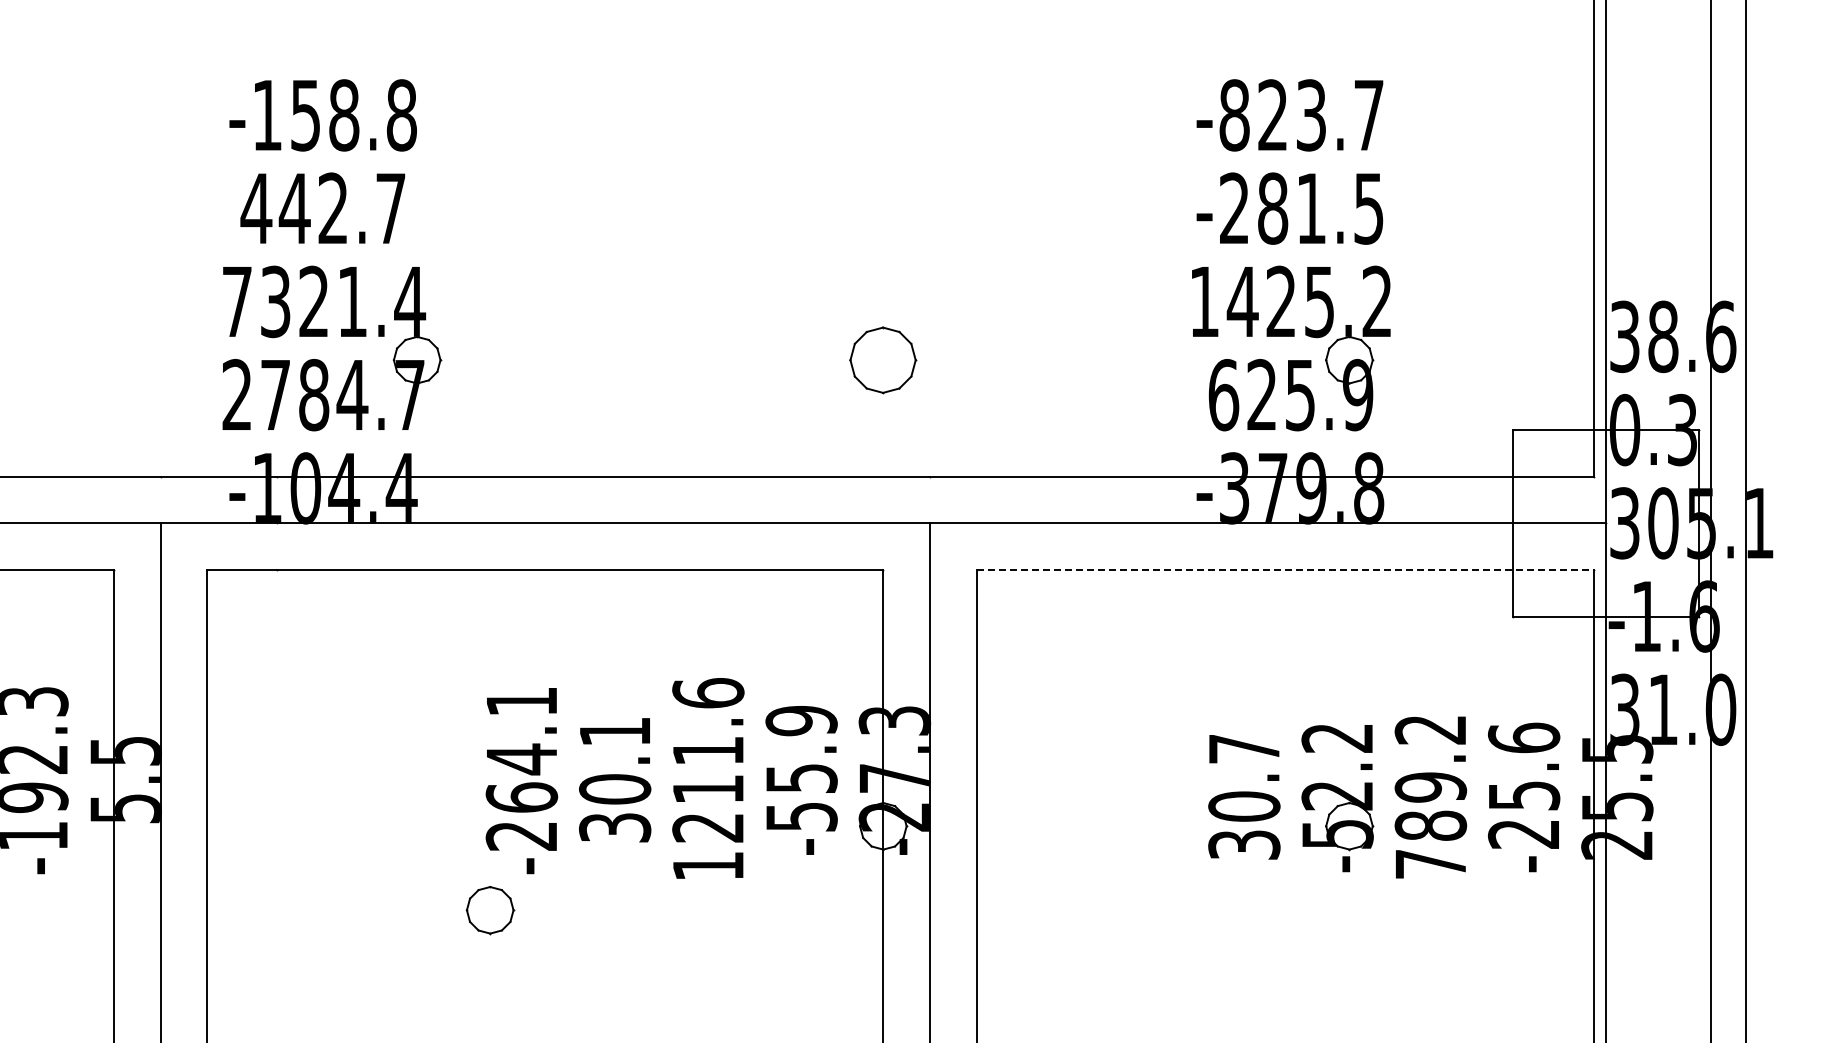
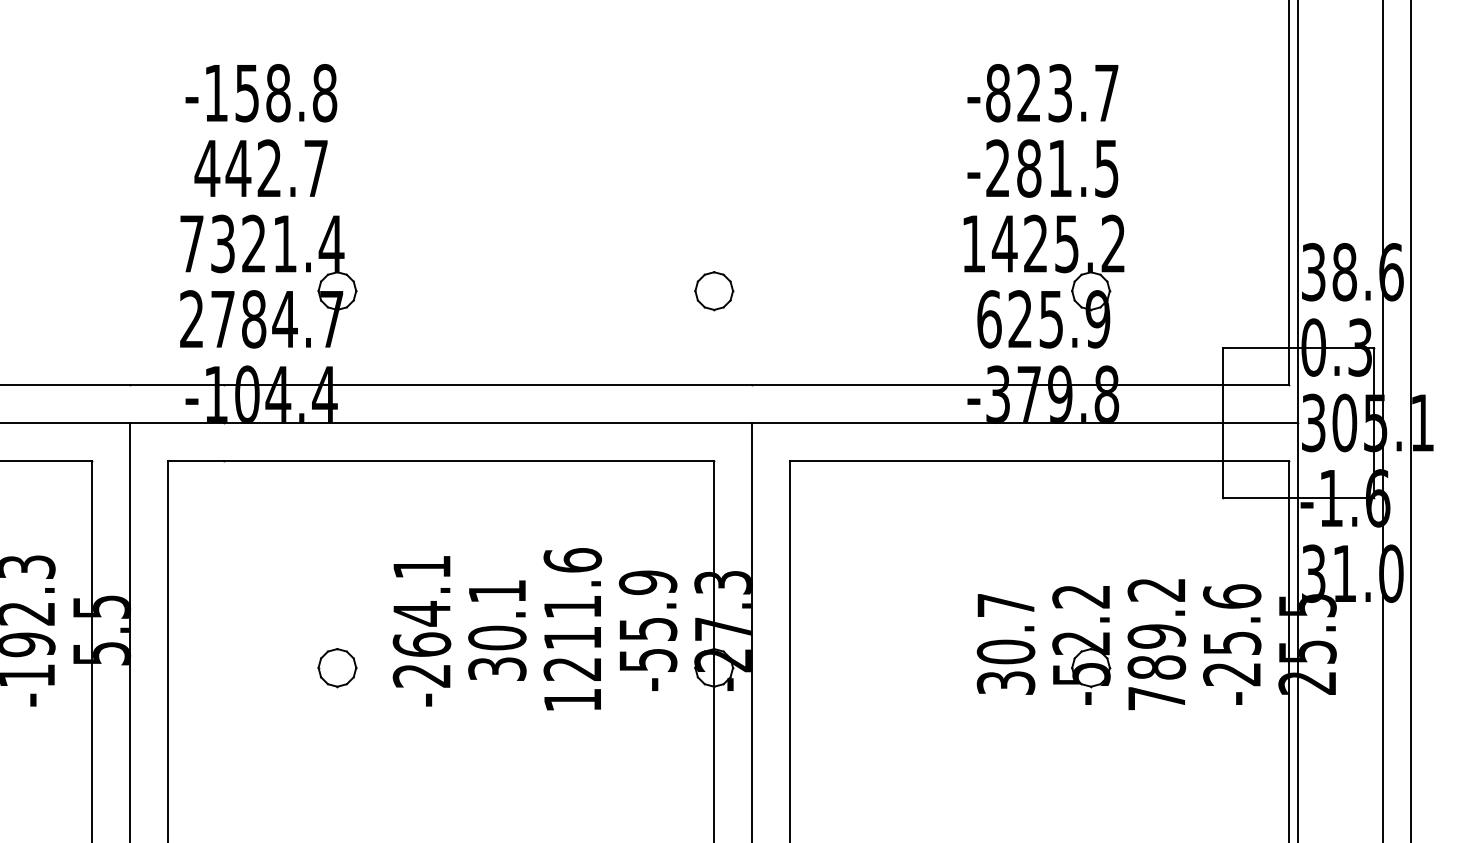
part: (883, 359) -> (714, 290), size x0.71
line: (1285, 569) -> (1039, 460), dashed -> solid
part: (490, 910) -> (337, 668), moved

